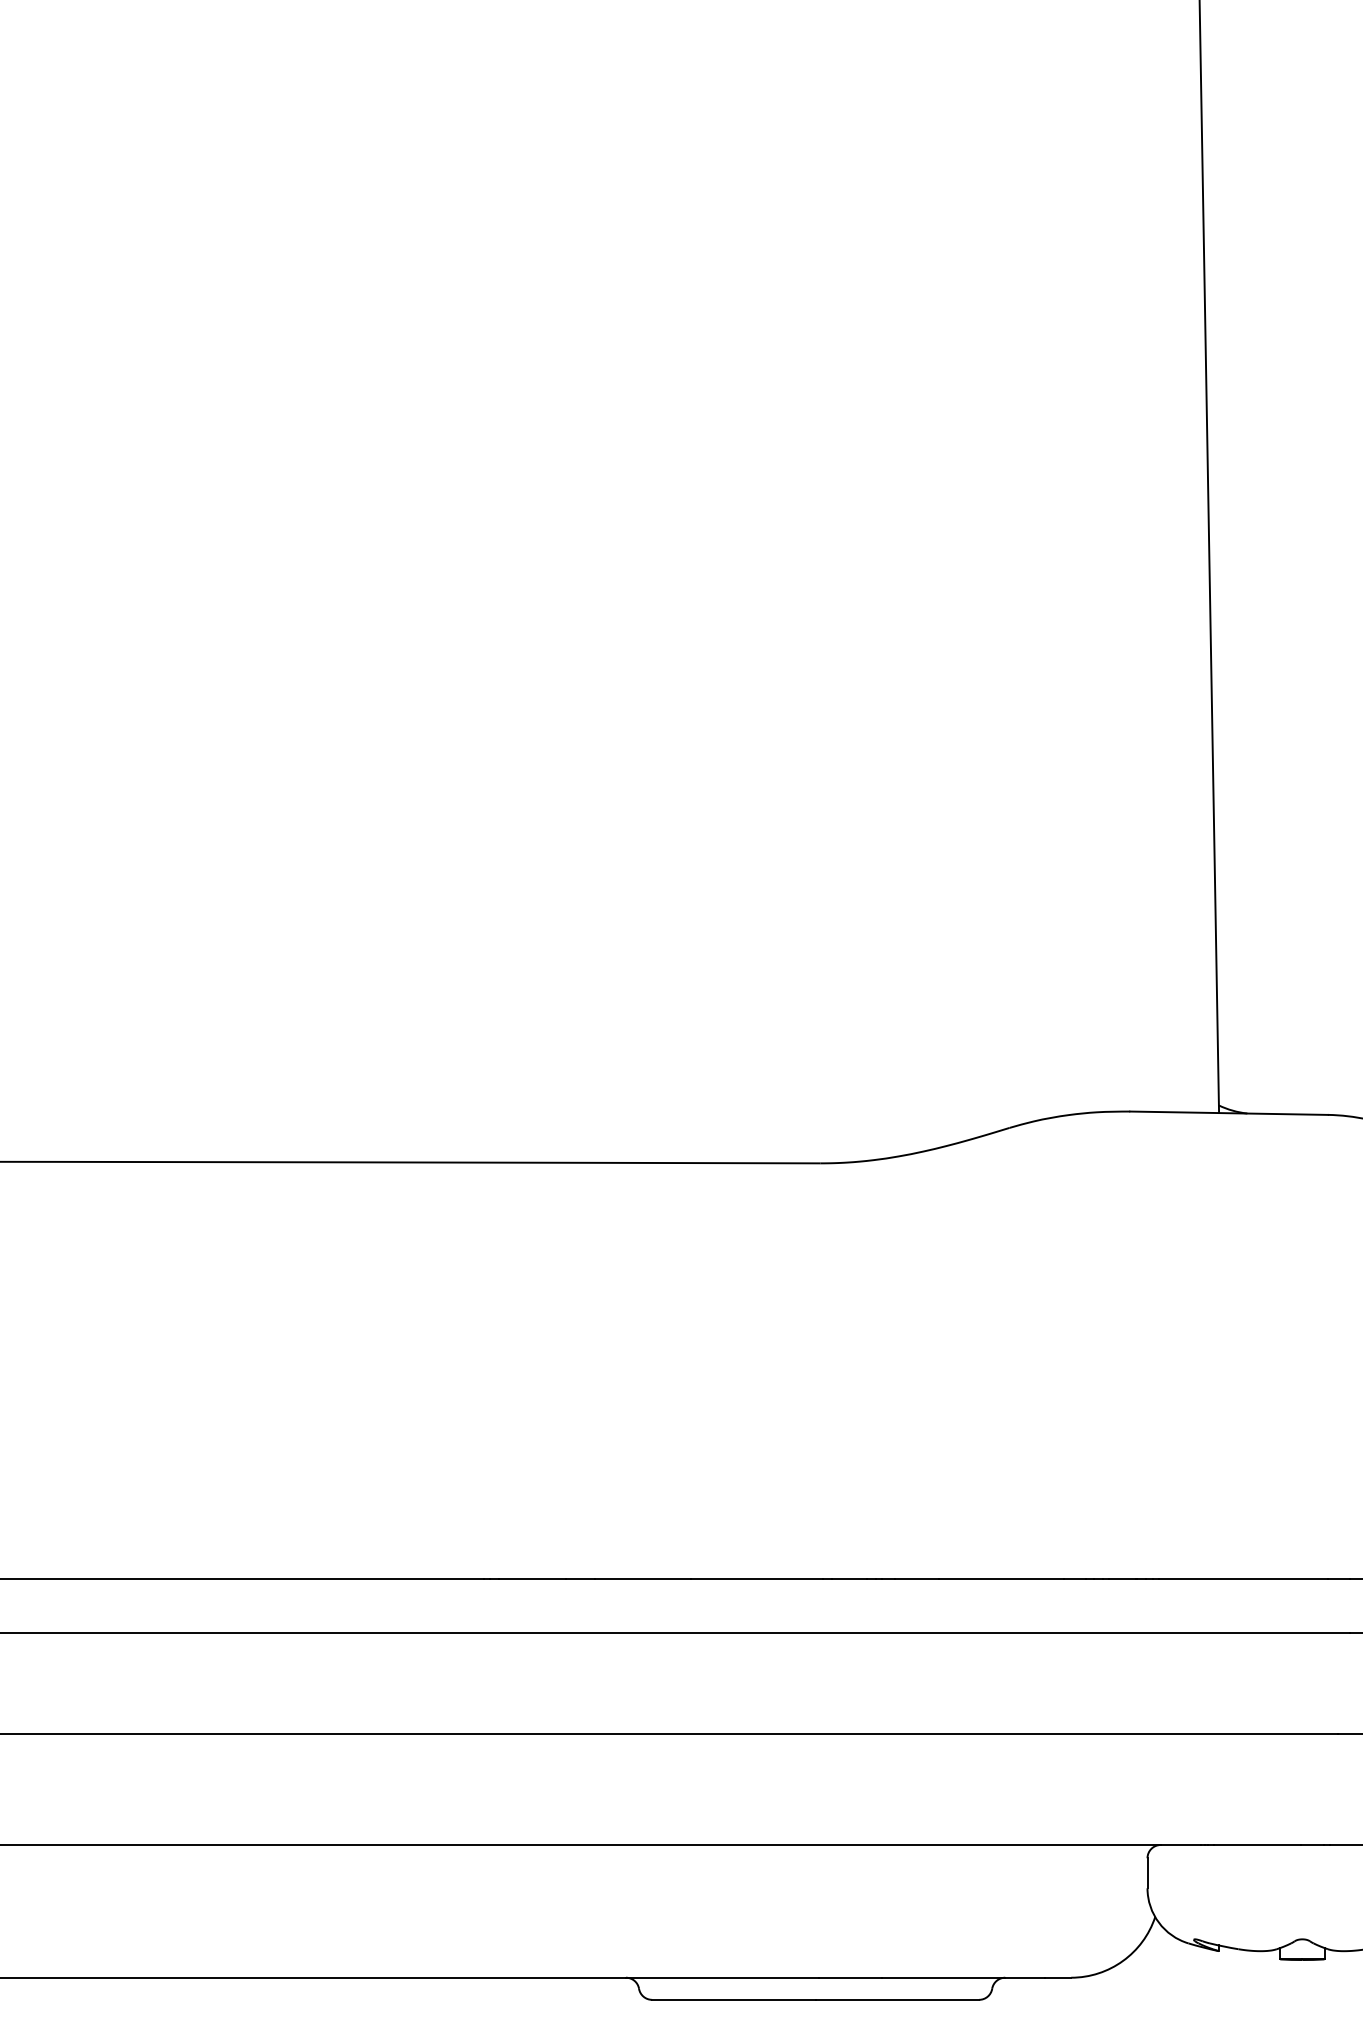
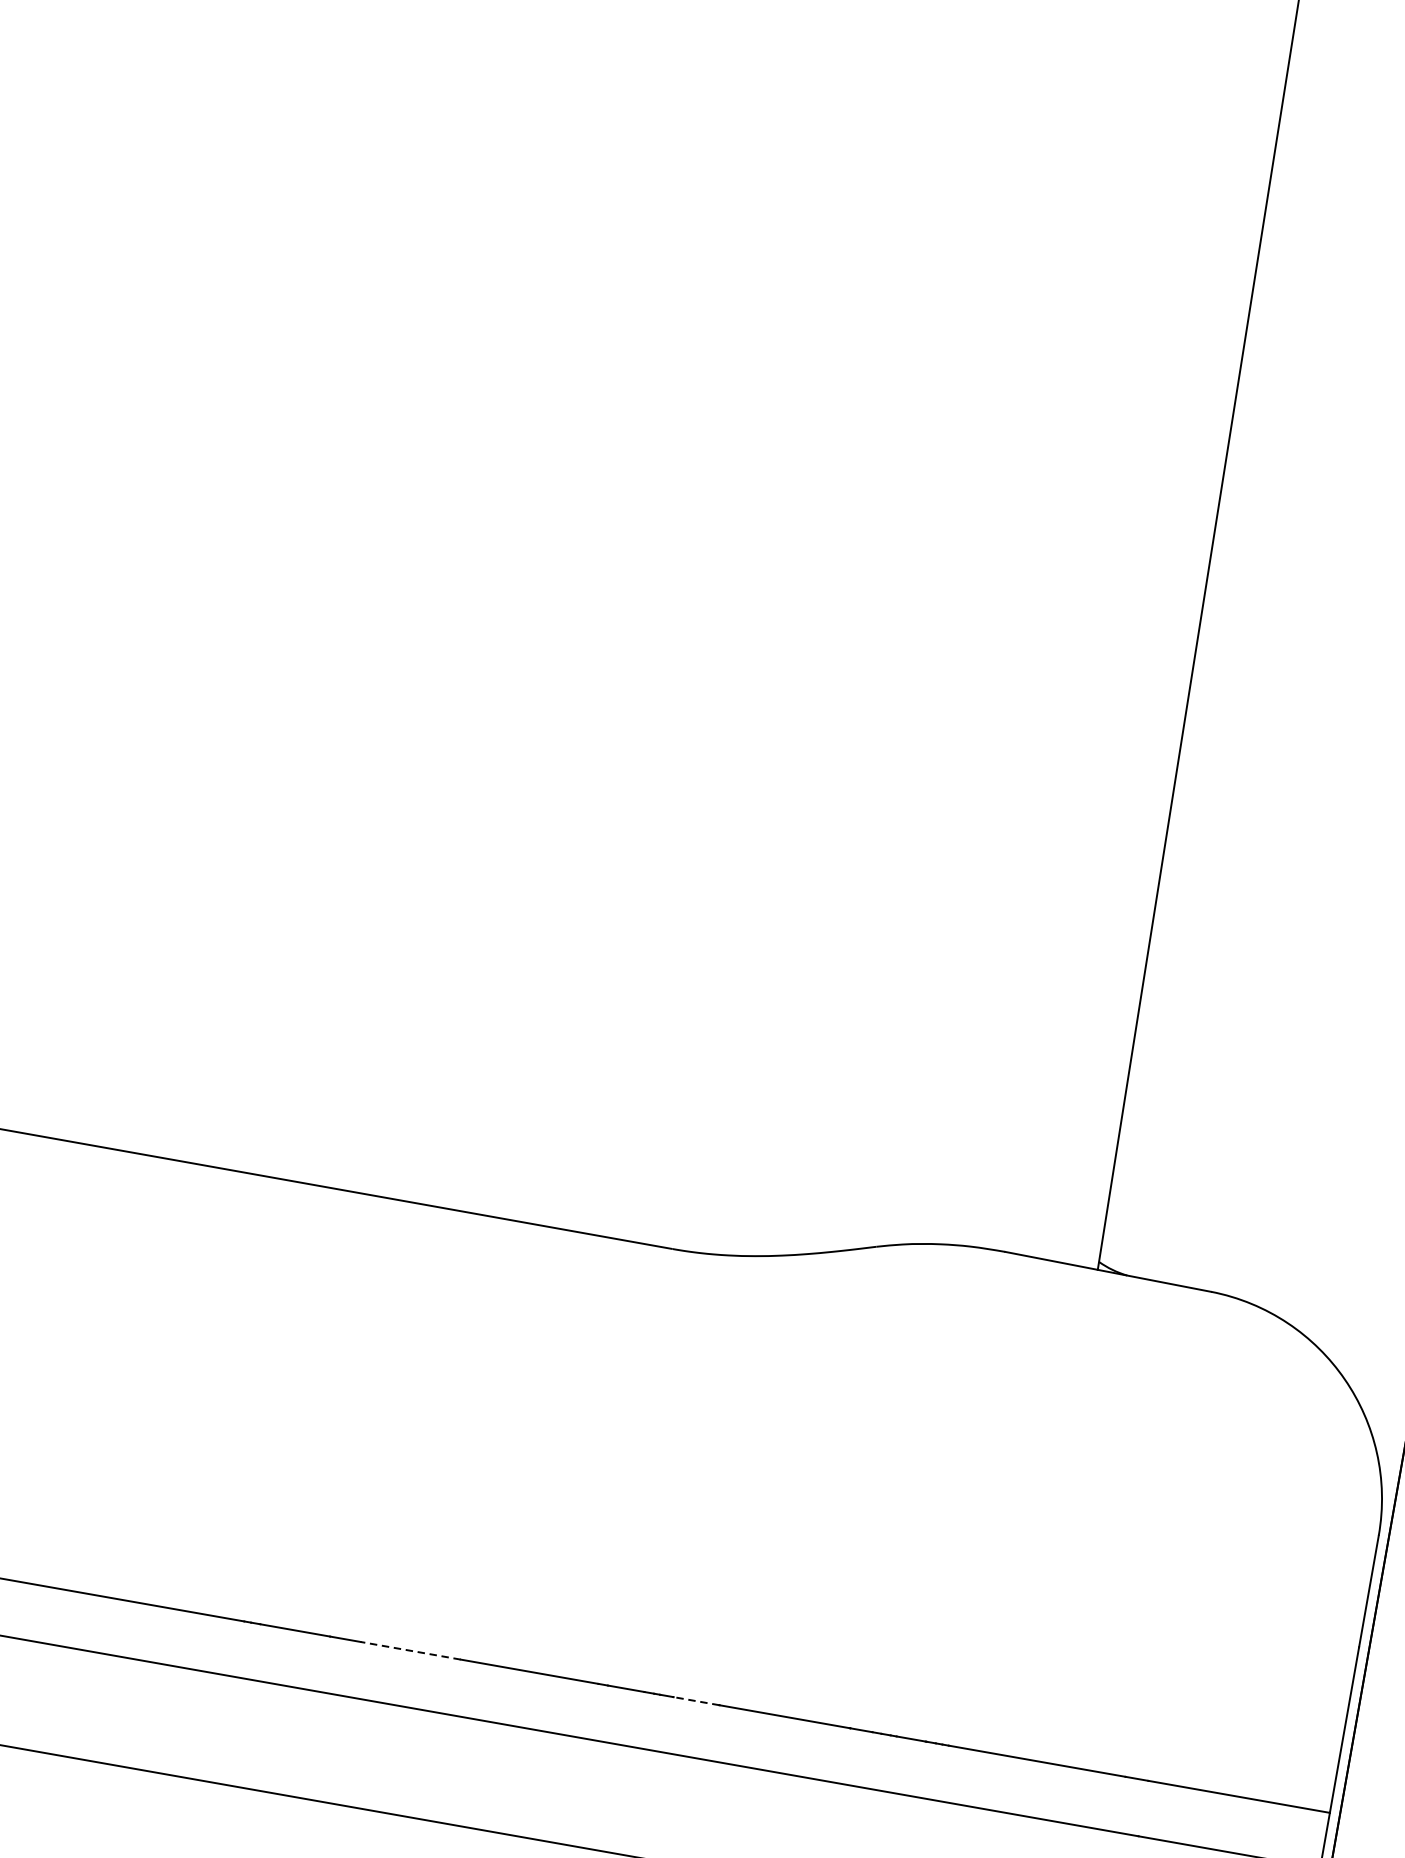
line: (643, 1579) -> (411, 1650), solid -> dashed
line: (916, 1579) -> (696, 1701), solid -> dashed

